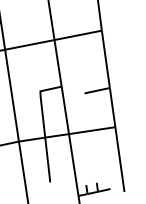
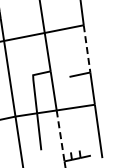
line: (106, 58) -> (87, 48), solid -> dashed
line: (73, 164) -> (60, 135), solid -> dashed

